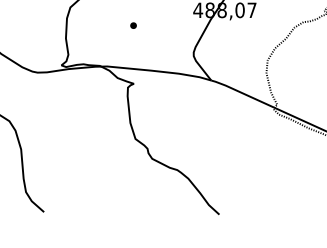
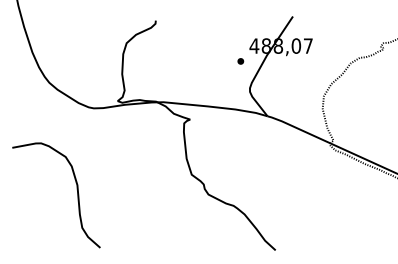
part: (133, 25) -> (240, 61), moved

